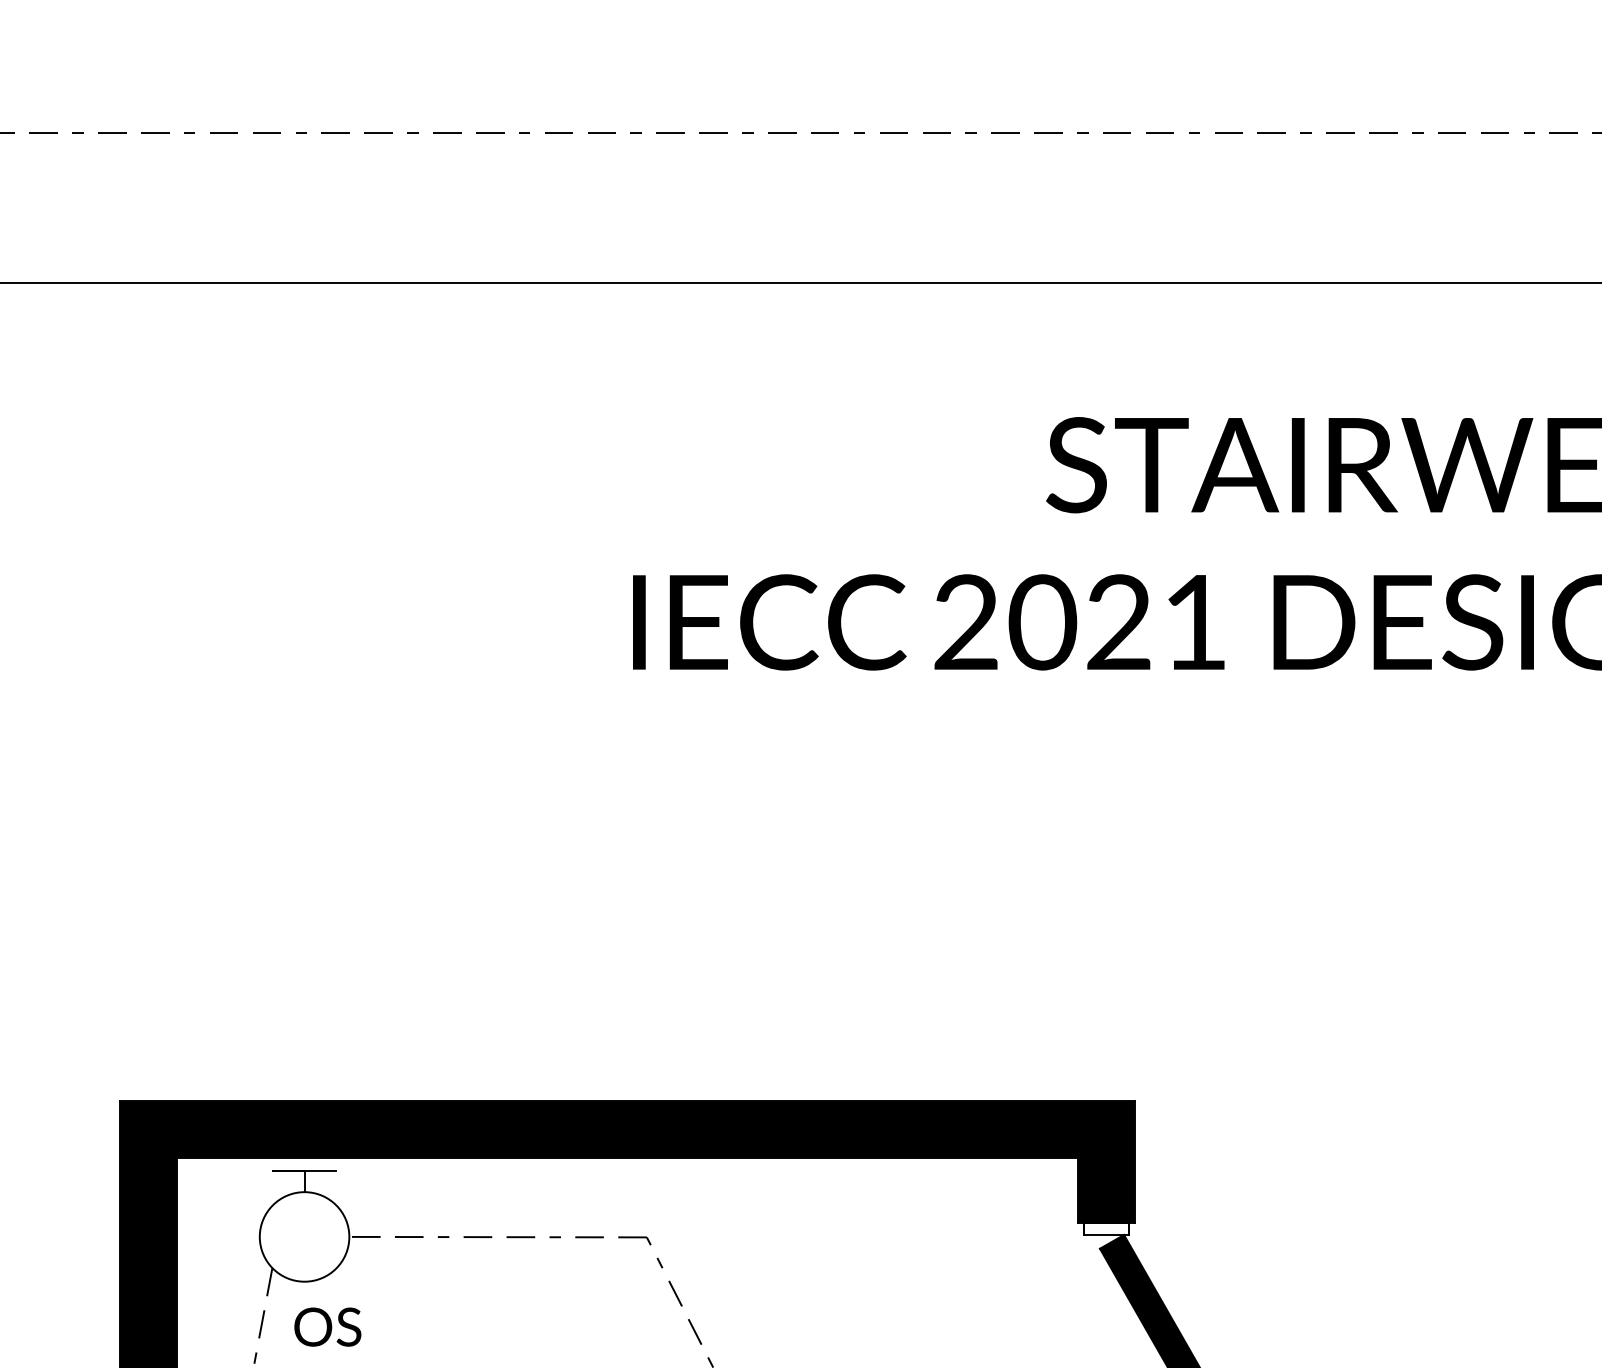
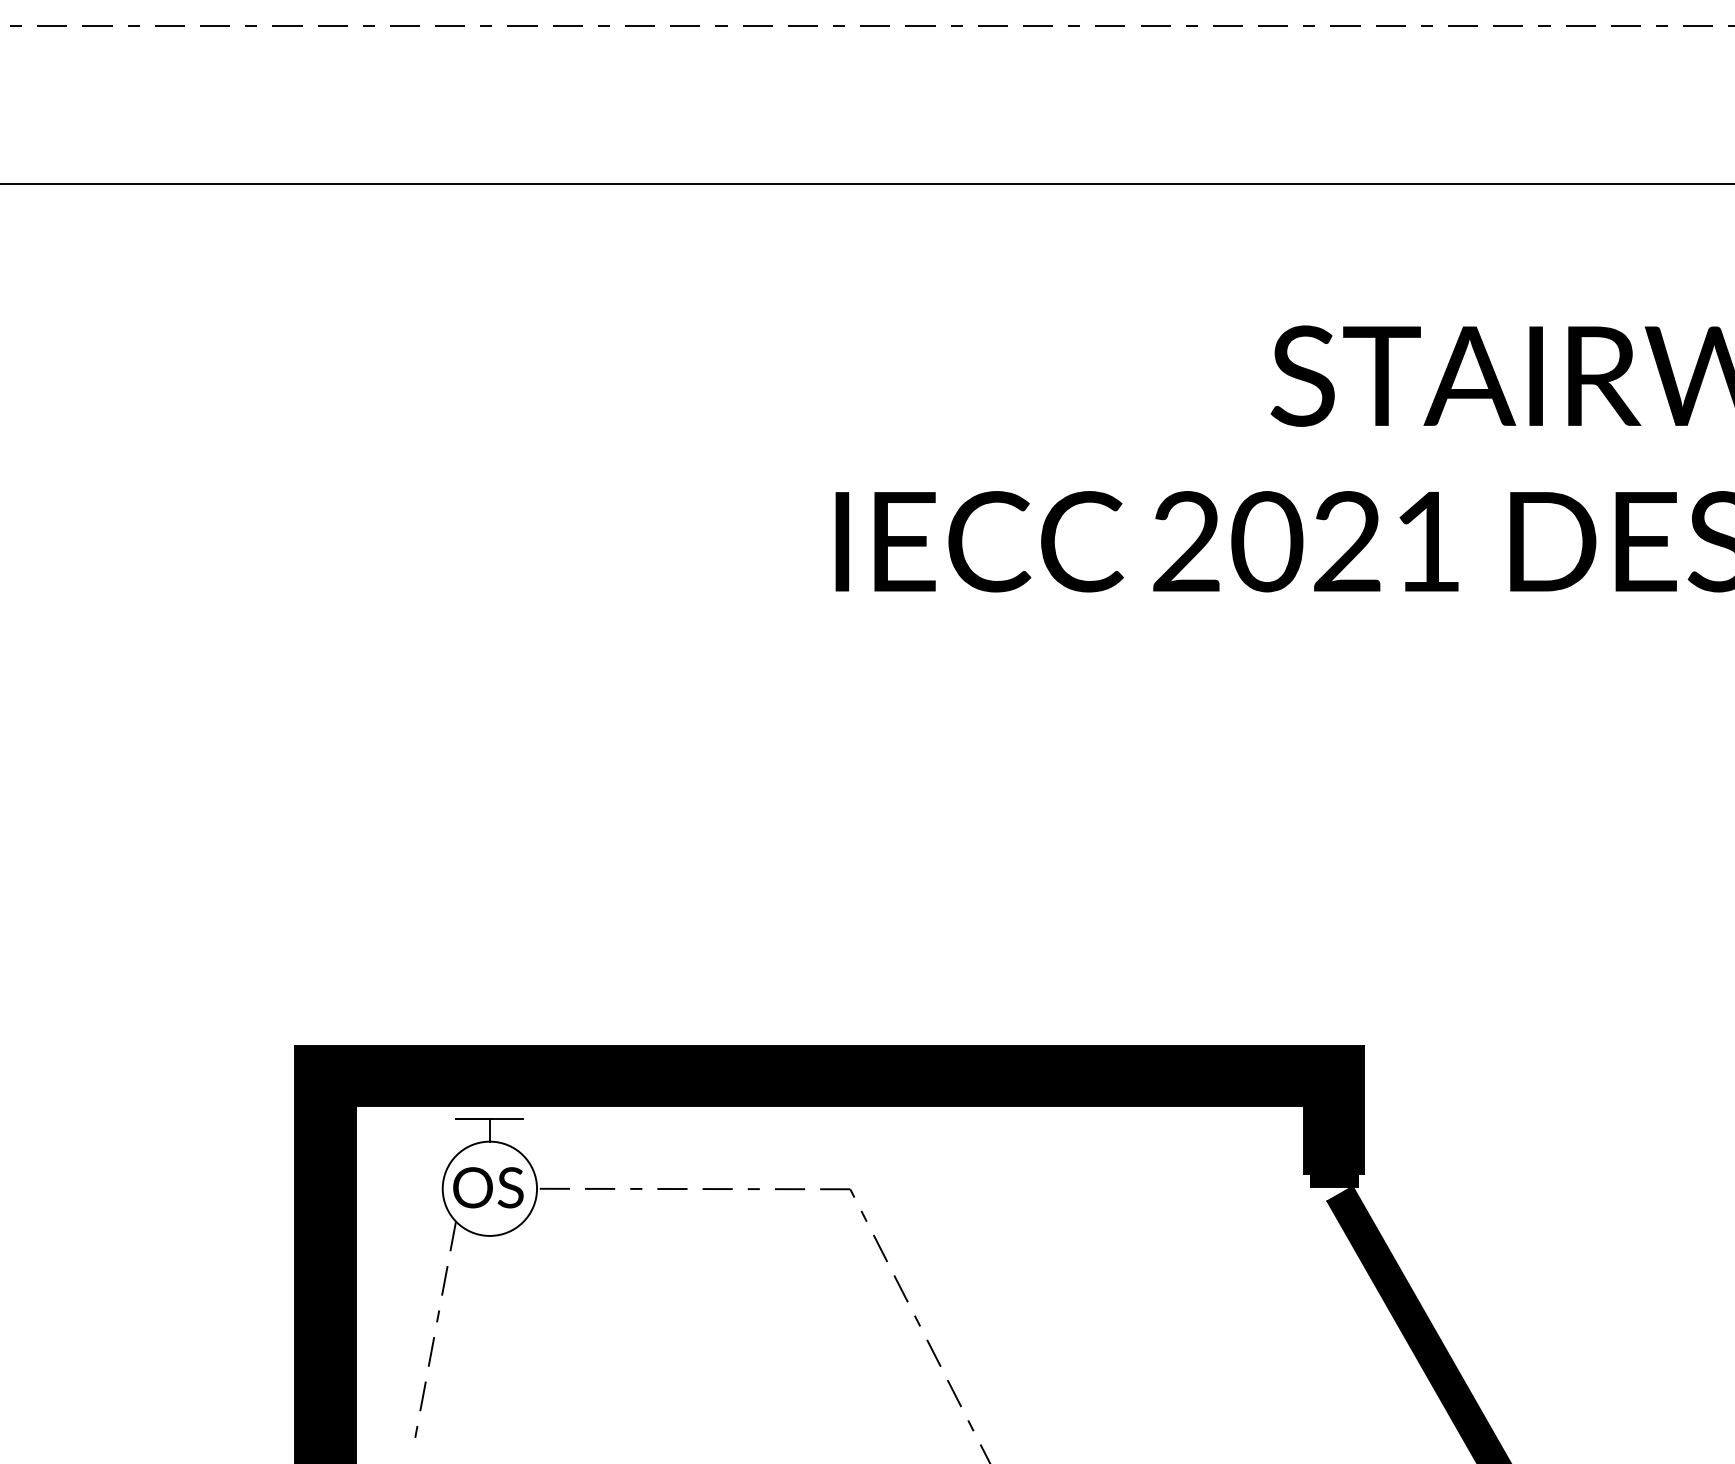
fill: (1106, 1228) -> (1334, 1179), added
text: (327, 1326) -> (488, 1187), moved

